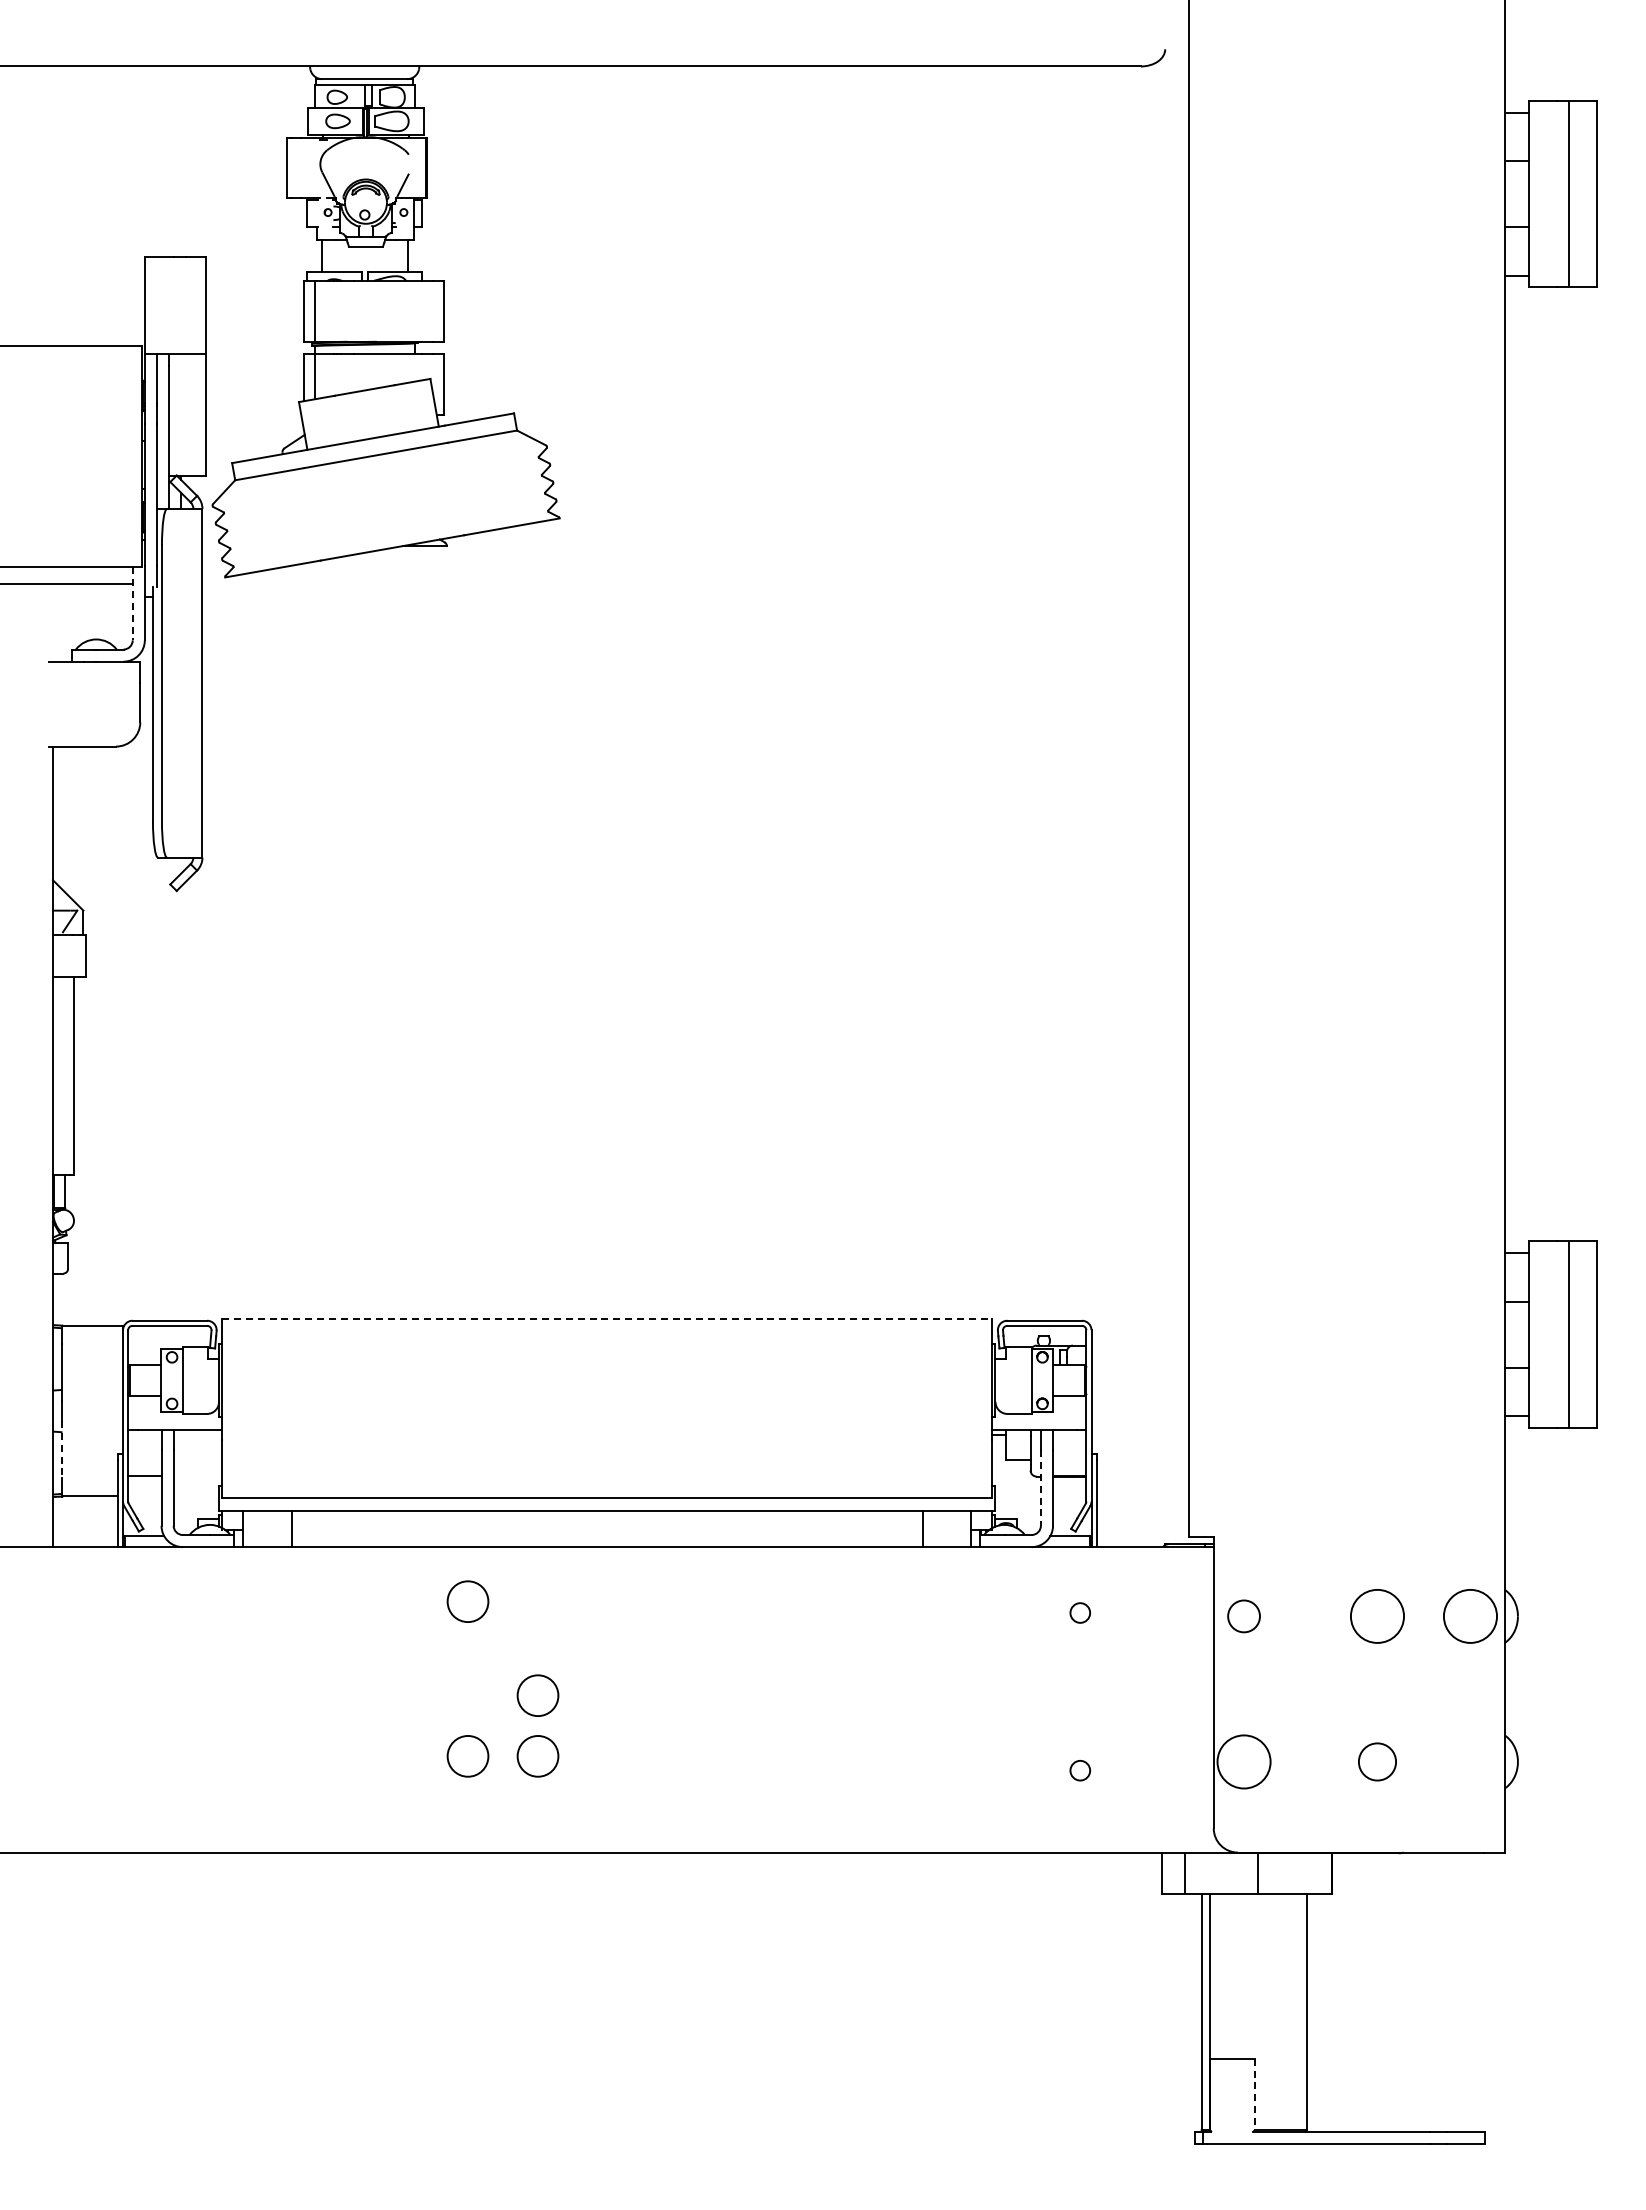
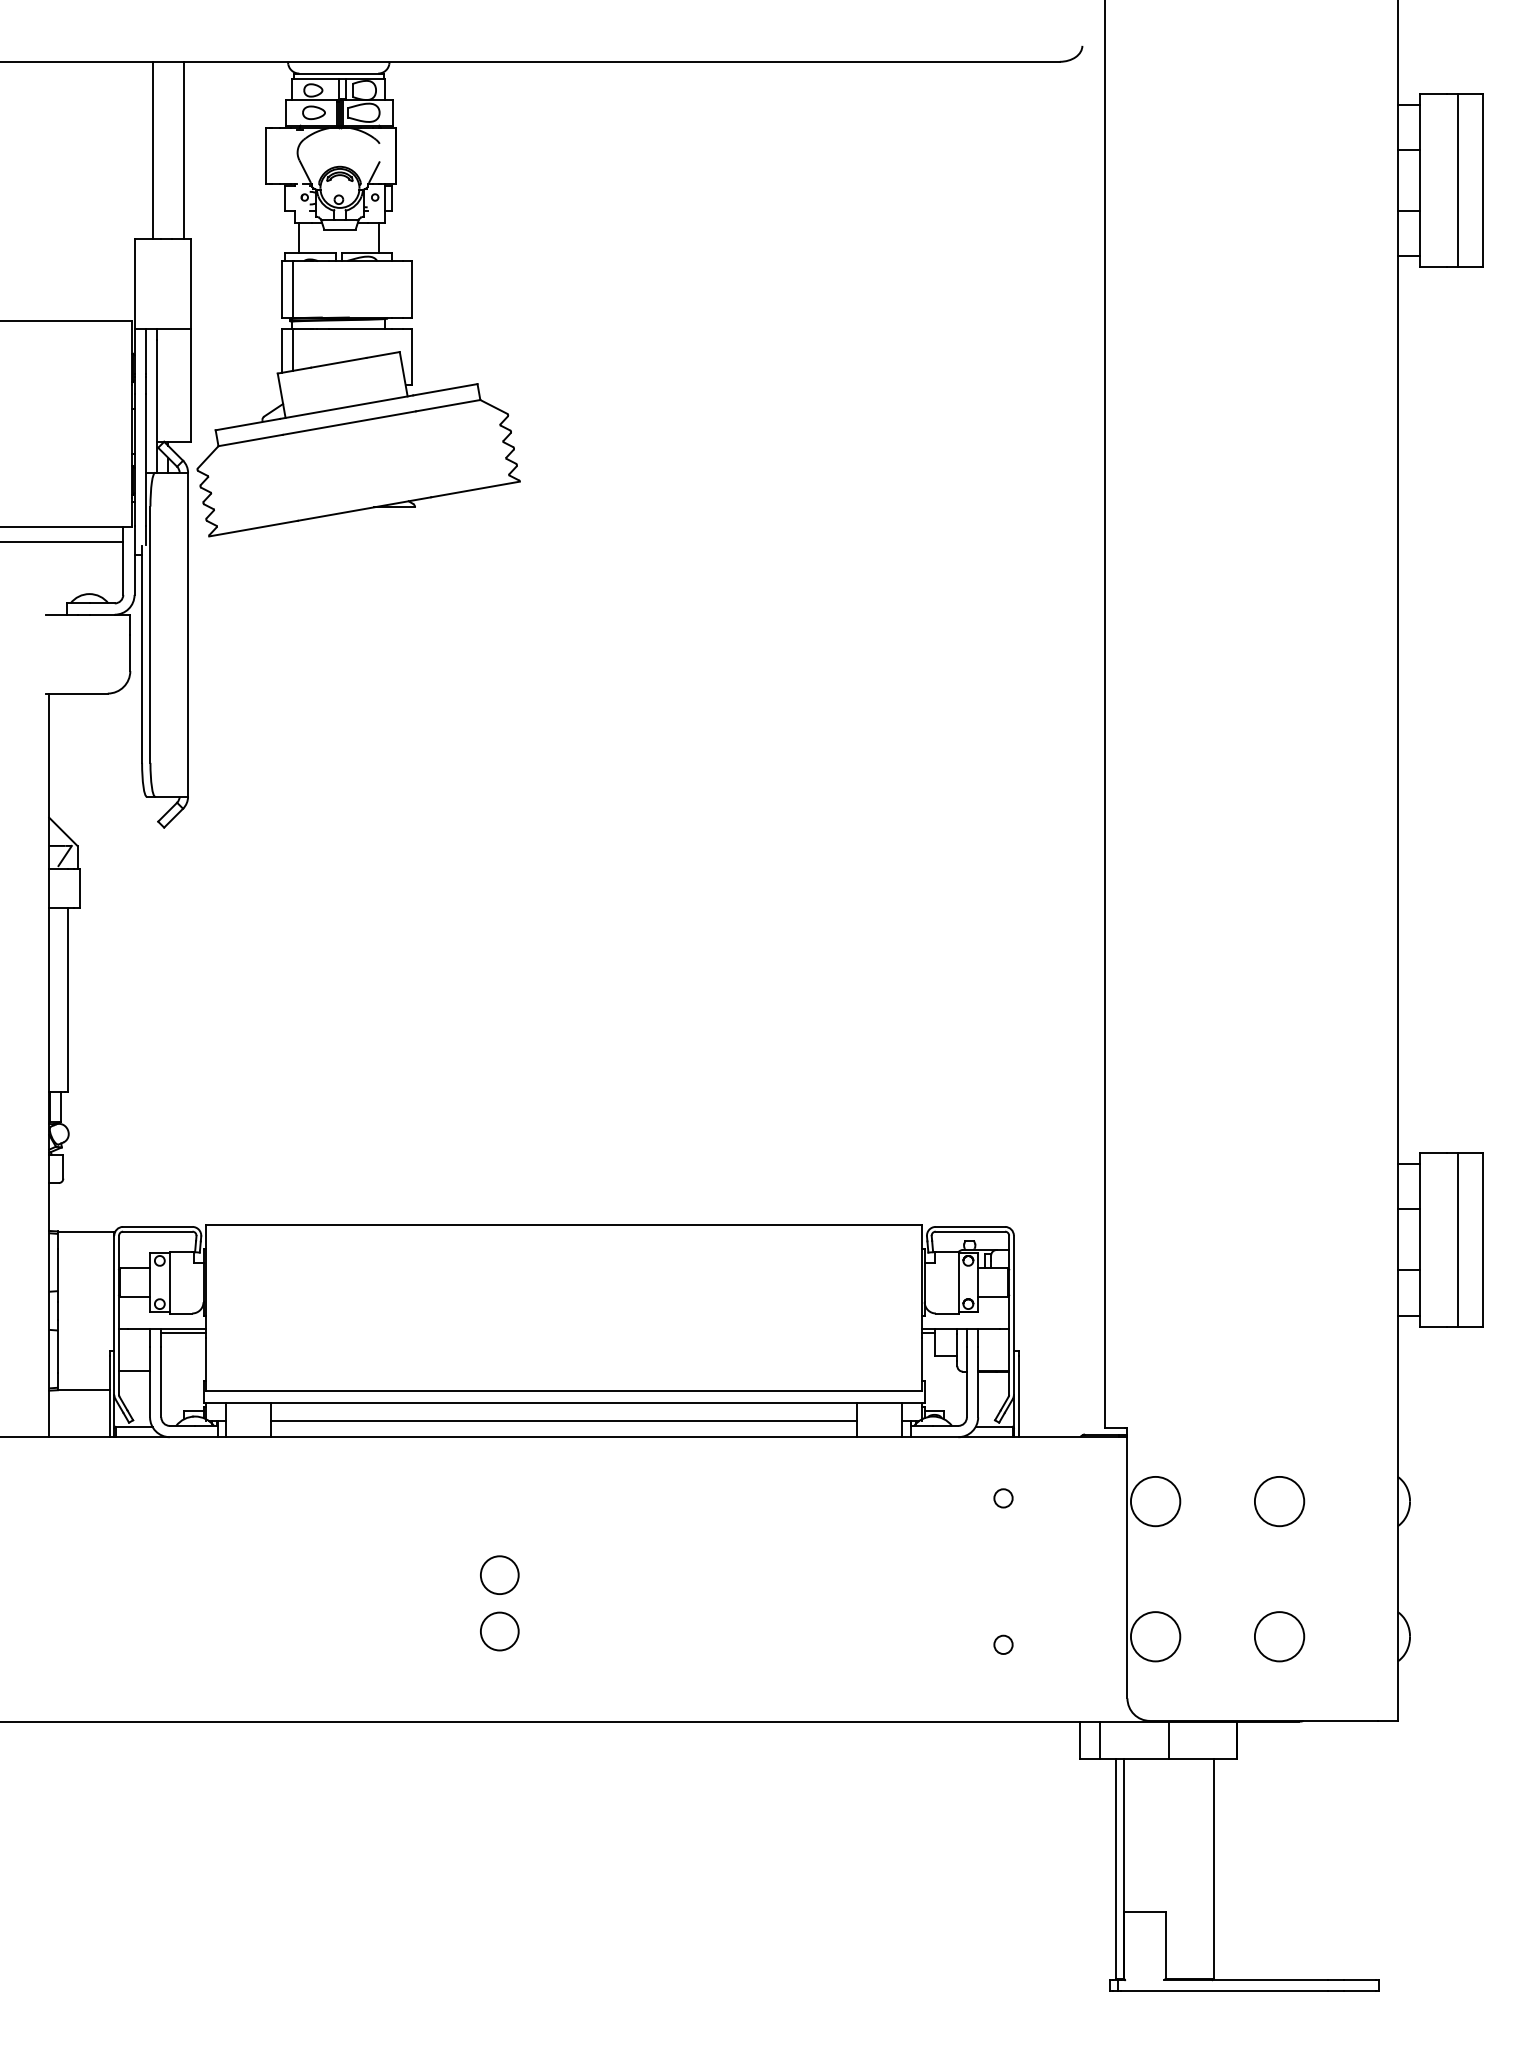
line: (164, 161) -> (152, 150), added
line: (197, 161) -> (183, 150), added
line: (132, 603) -> (123, 560), dashed -> solid
line: (607, 1318) -> (564, 1224), dashed -> solid
line: (197, 1435) -> (183, 1333), added
line: (62, 1449) -> (58, 1346), dashed -> solid
line: (1040, 1487) -> (966, 1381), dashed -> solid
line: (606, 1529) -> (563, 1420), added
circle: (467, 1601) -> (434, 1487), removed
circle: (1243, 1615) -> (1155, 1500), size x1.67
circle: (1470, 1616) -> (1365, 1501), removed
circle: (467, 1756) -> (434, 1631), removed
circle: (1377, 1761) -> (1279, 1636), size x1.43
line: (1255, 2094) -> (1166, 1945), dashed -> solid

